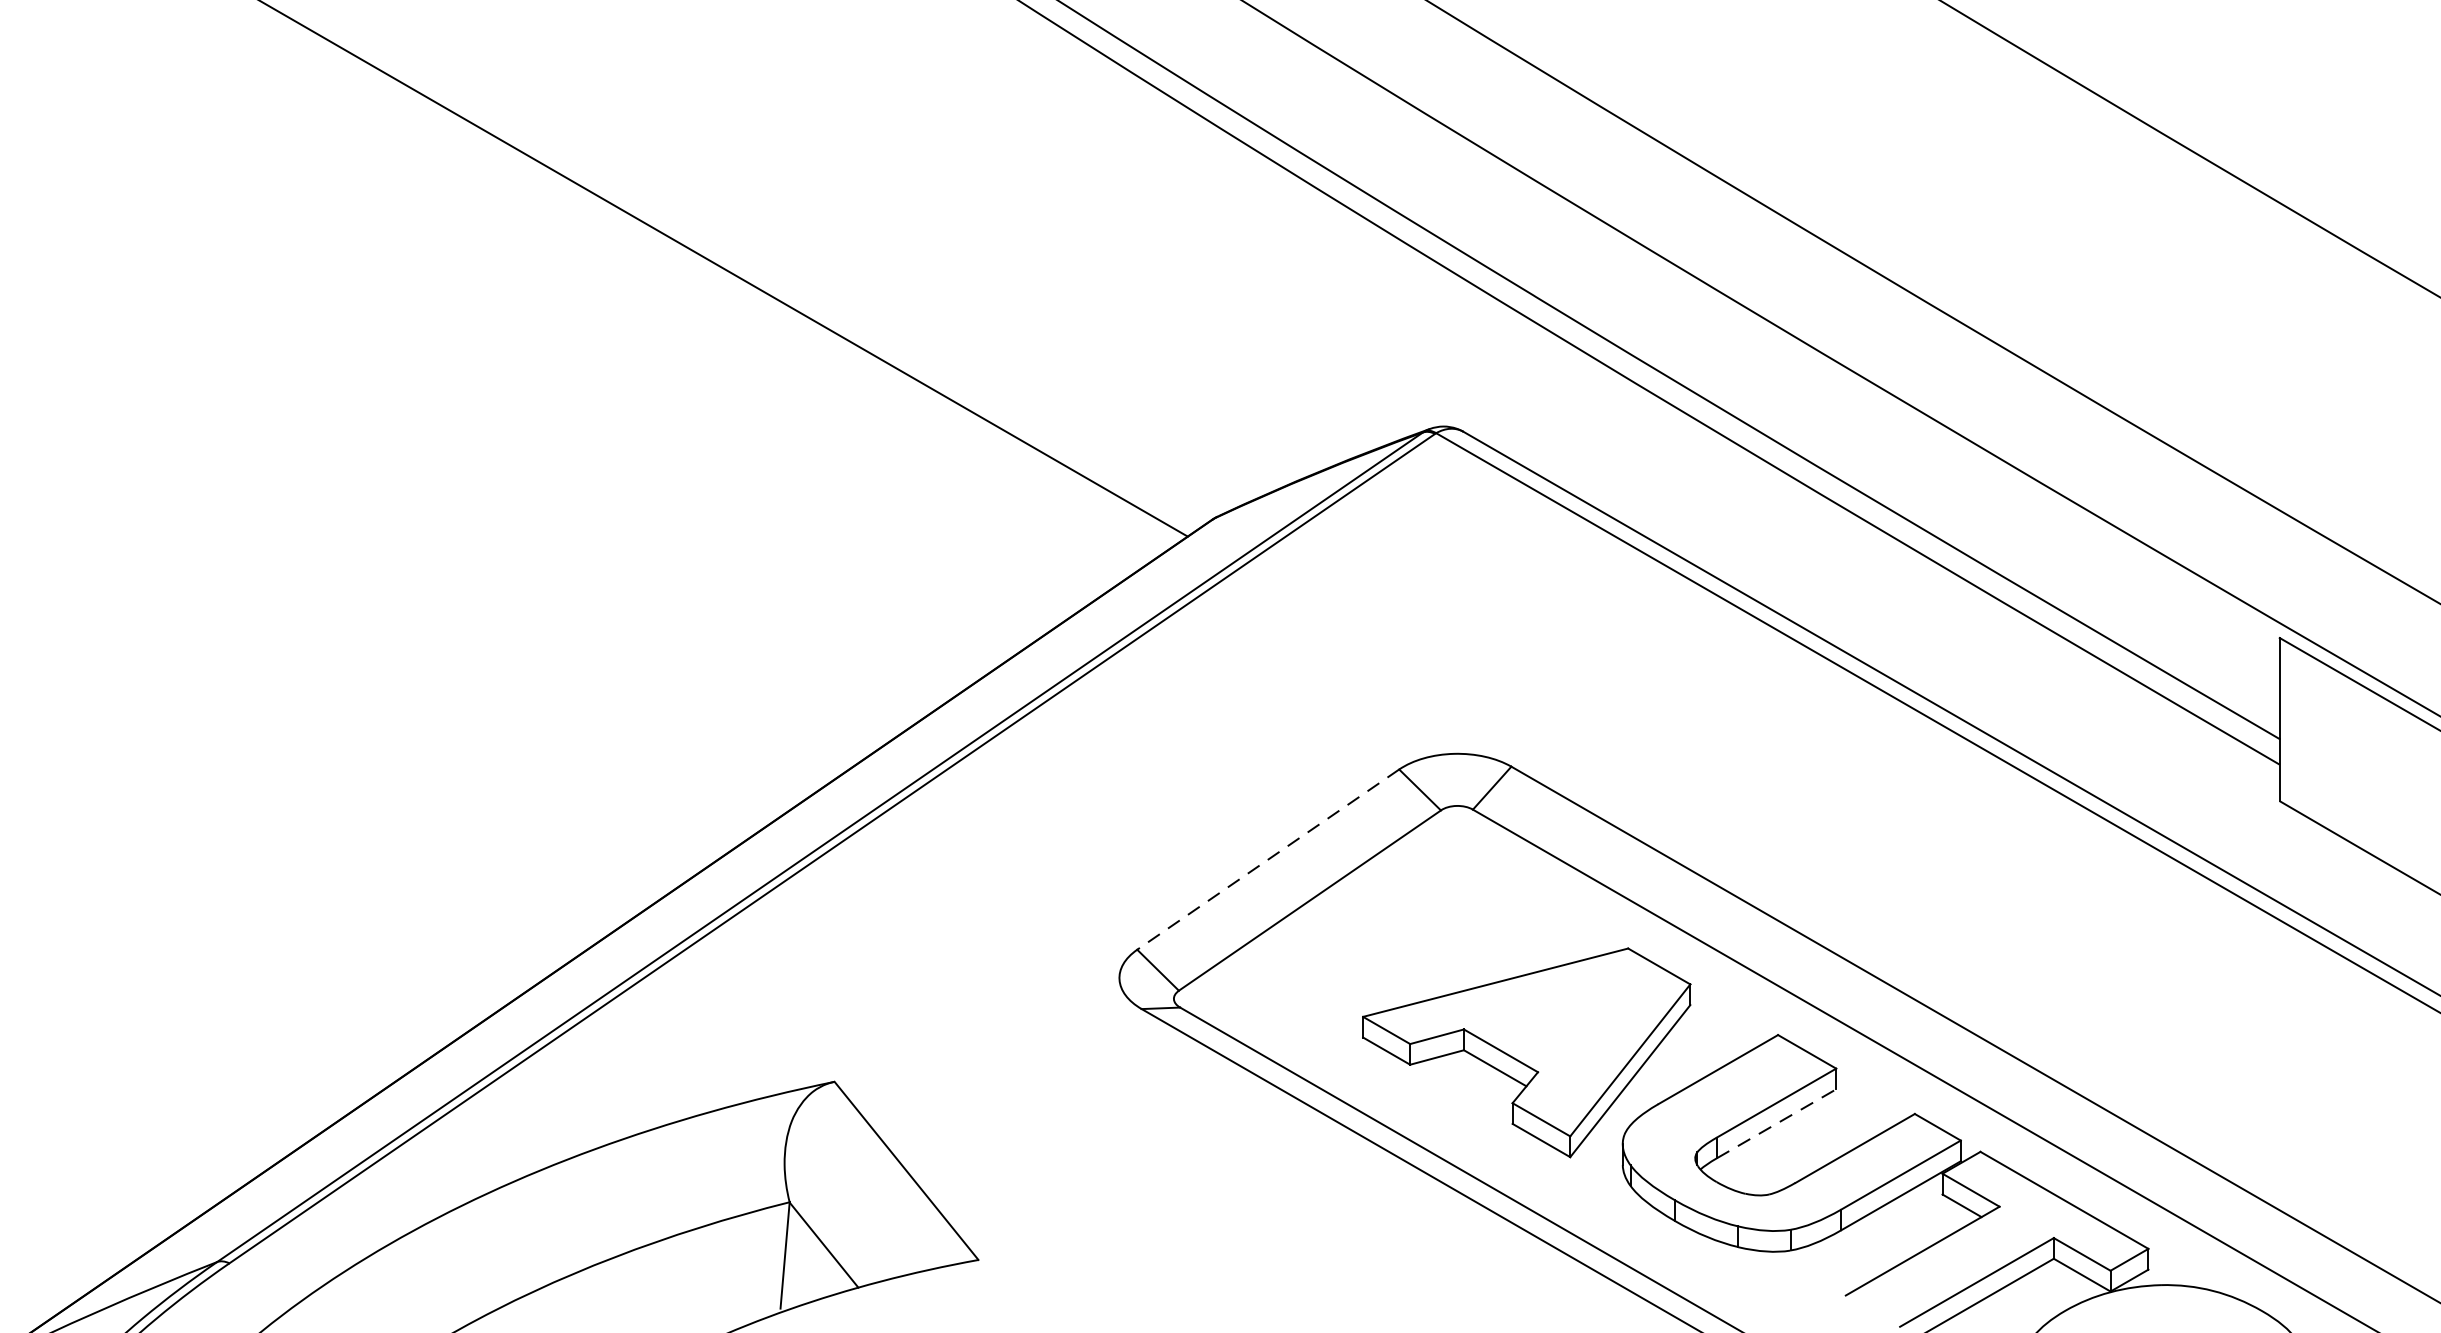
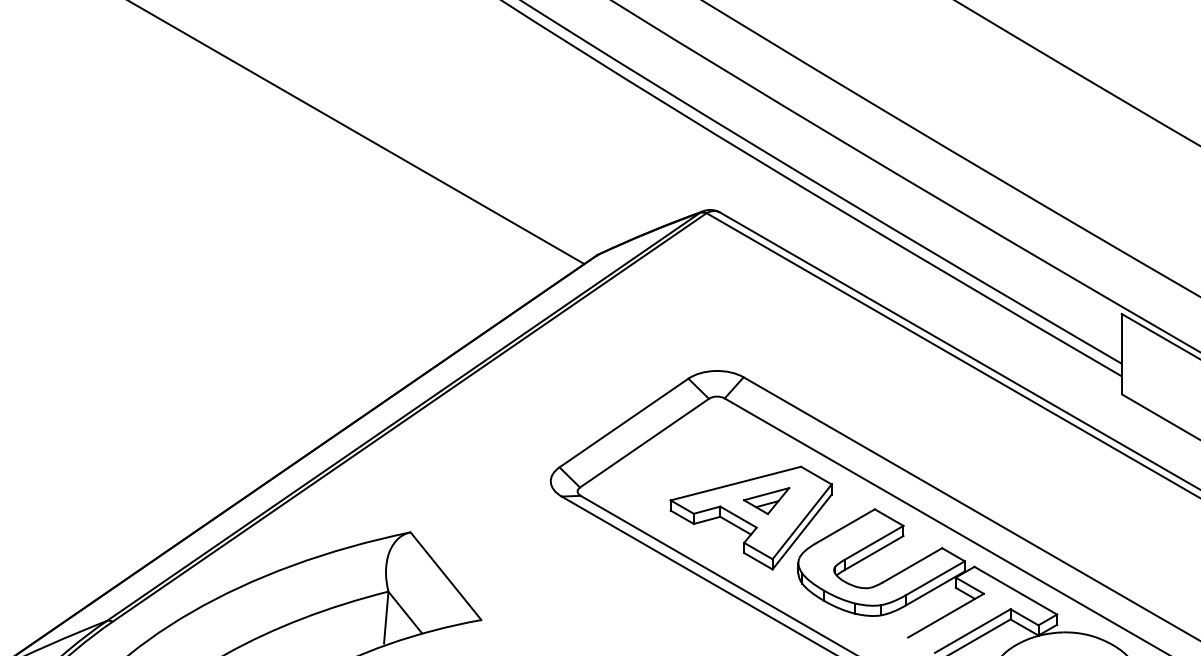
line: (1267, 860) -> (623, 423), dashed -> solid
part: (1557, 1019) -> (766, 501), added
line: (1777, 1124) -> (874, 553), dashed -> solid

